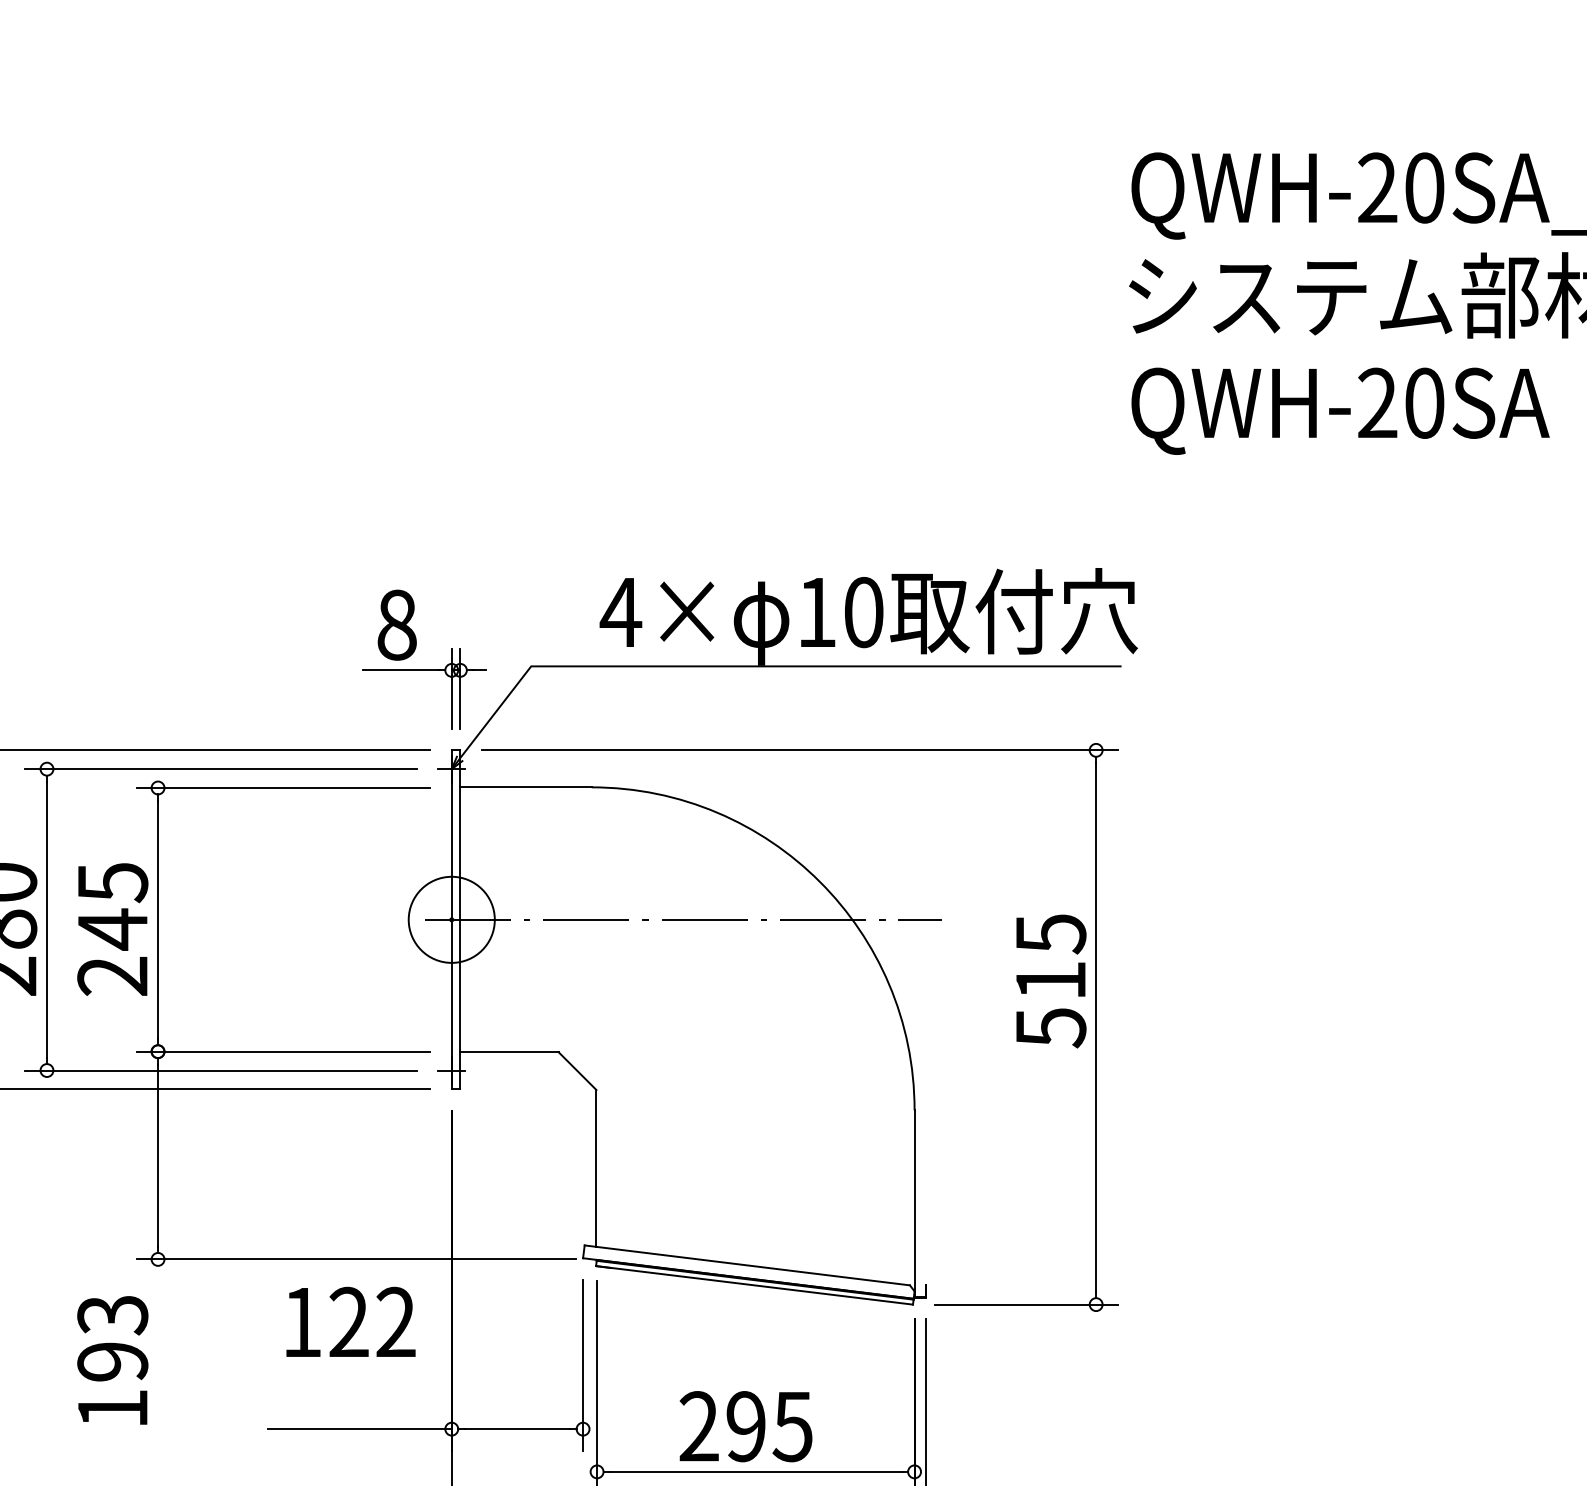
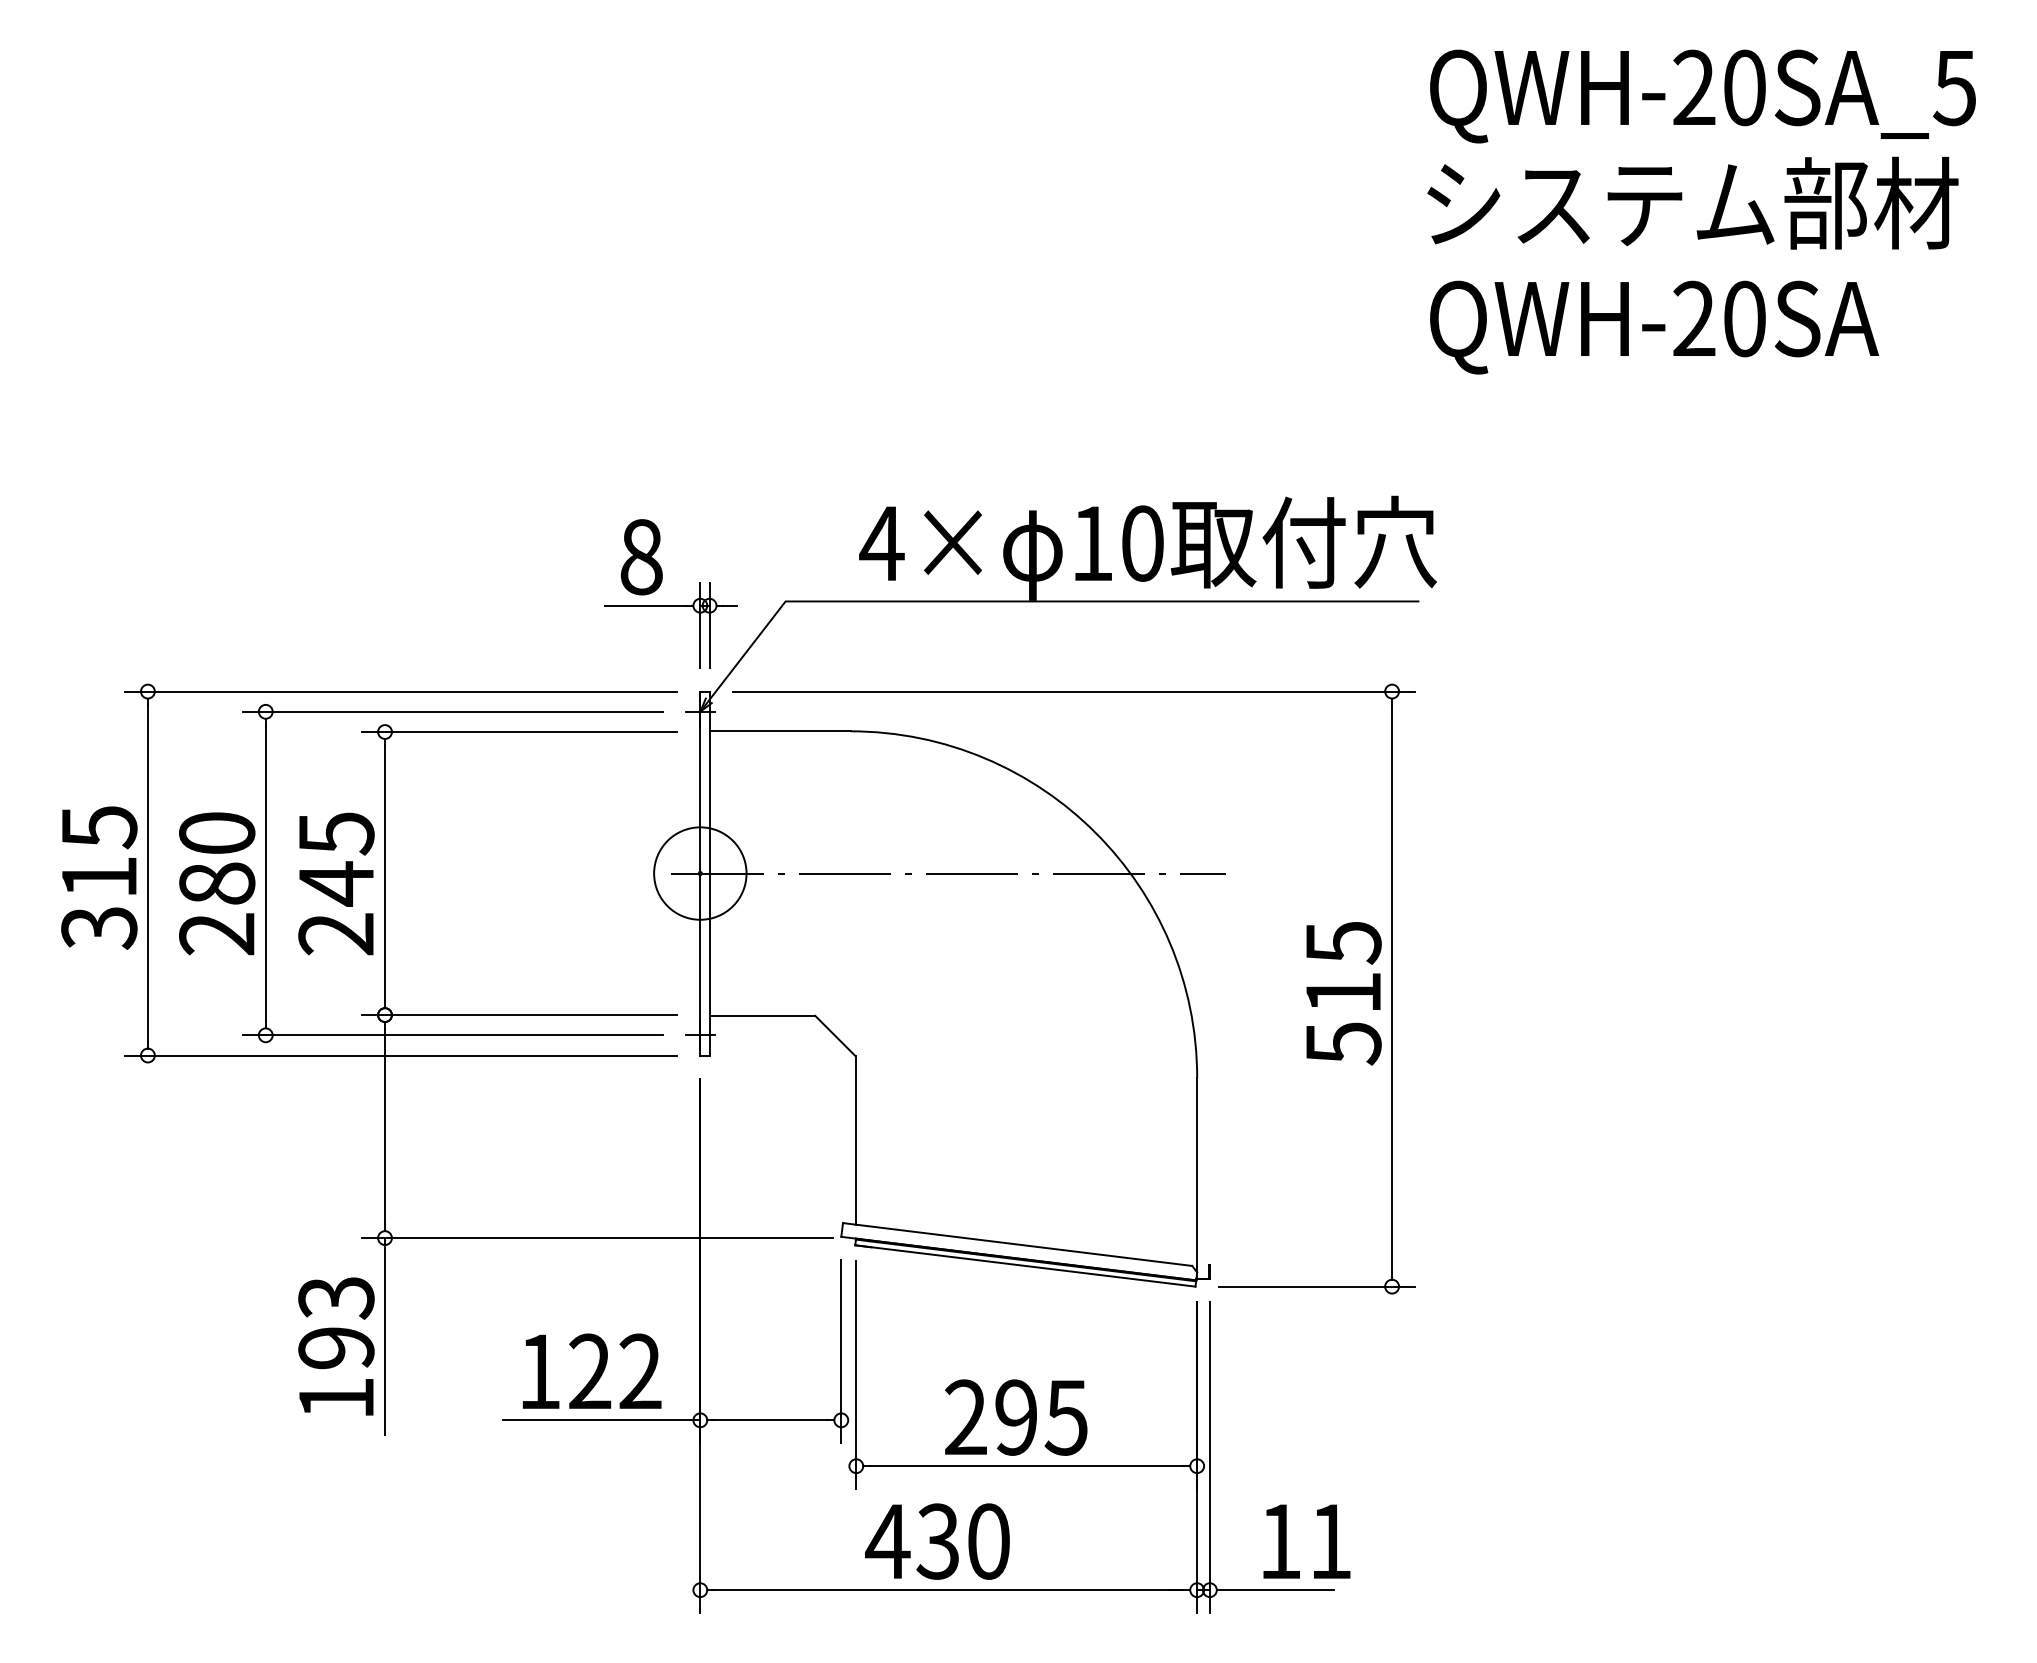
text: (1050, 981) -> (1343, 993), moved
text: (351, 1321) -> (592, 1370), moved
line: (158, 1351) -> (385, 1336), added

